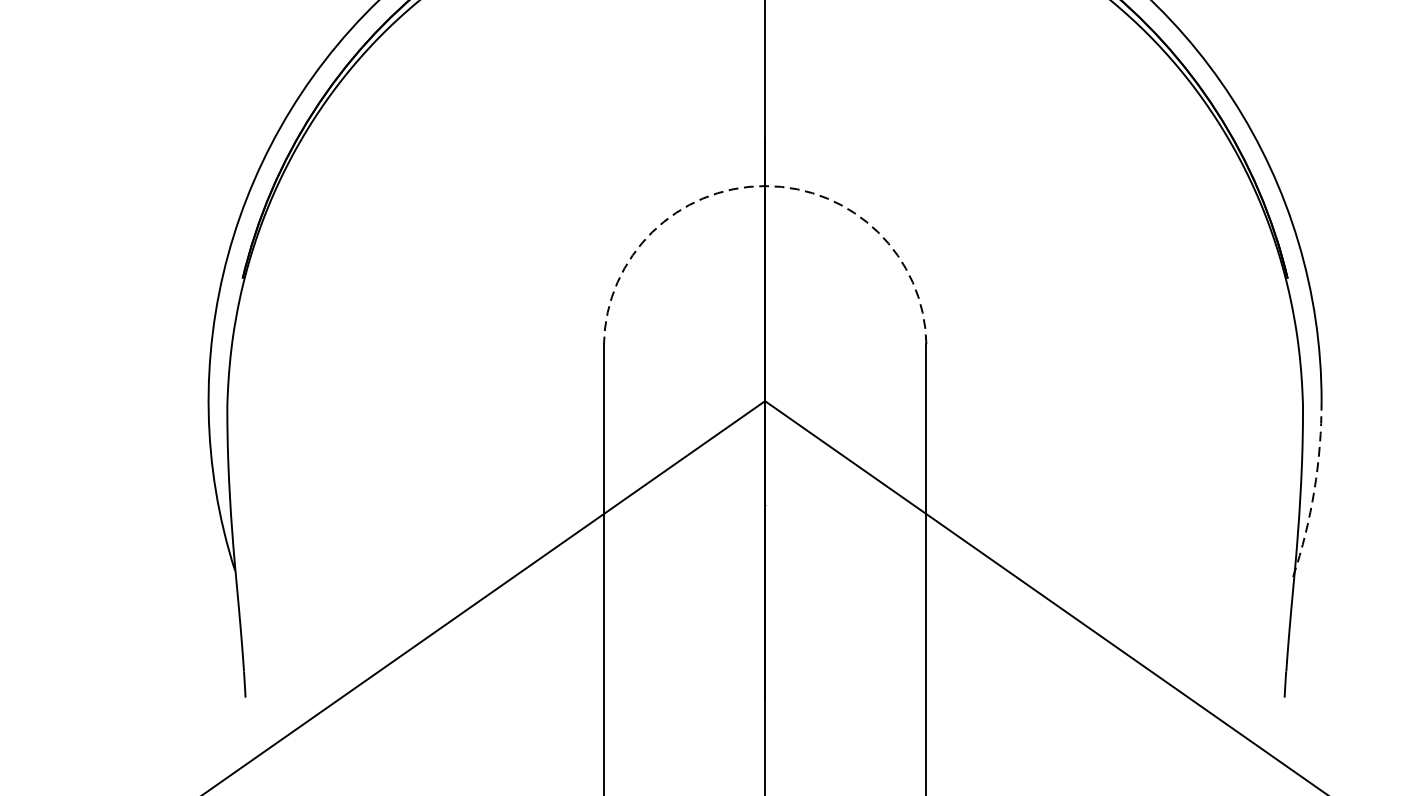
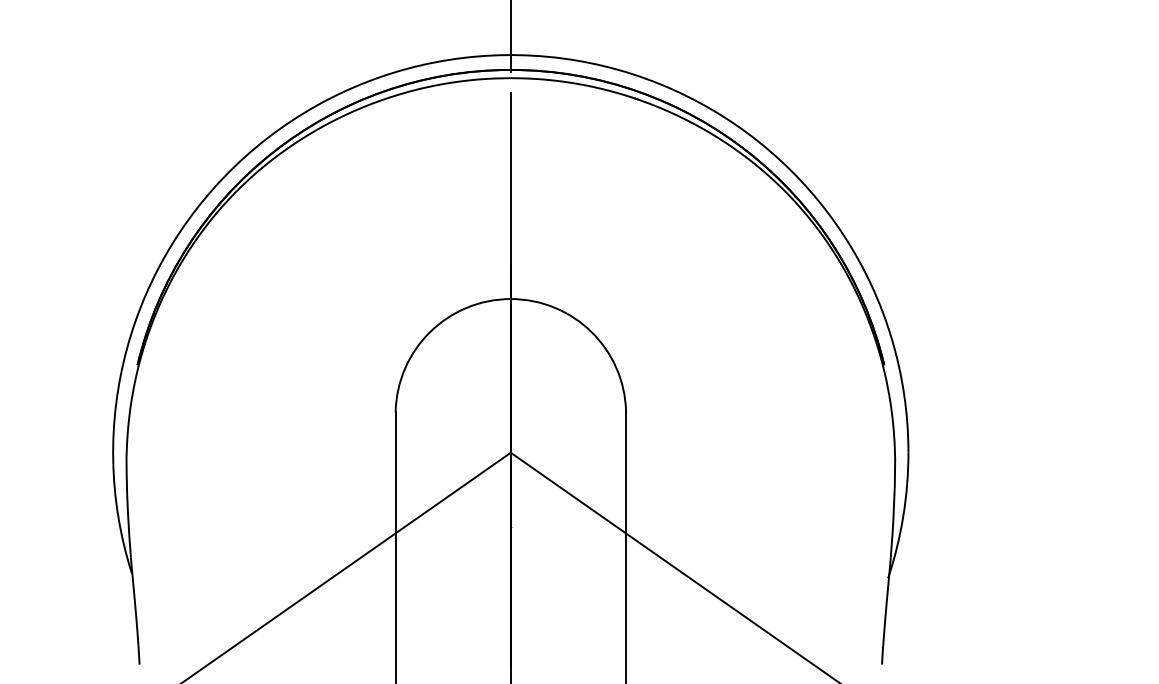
arc: (764, 186) -> (510, 299), dashed -> solid
arc: (1314, 490) -> (903, 516), dashed -> solid

